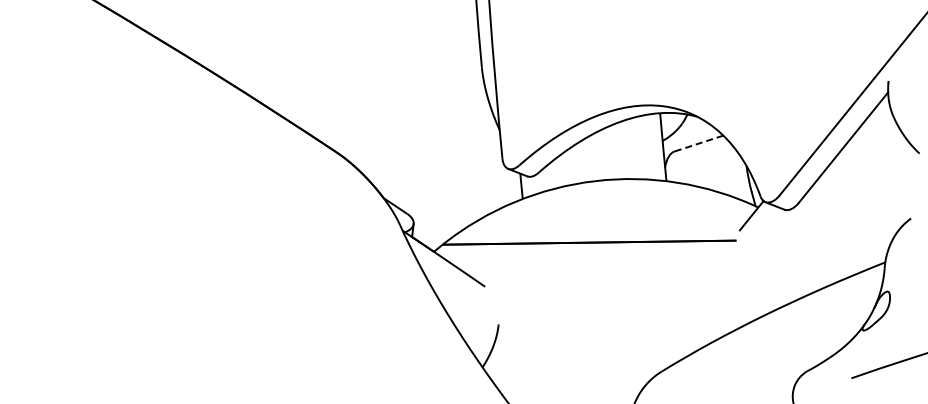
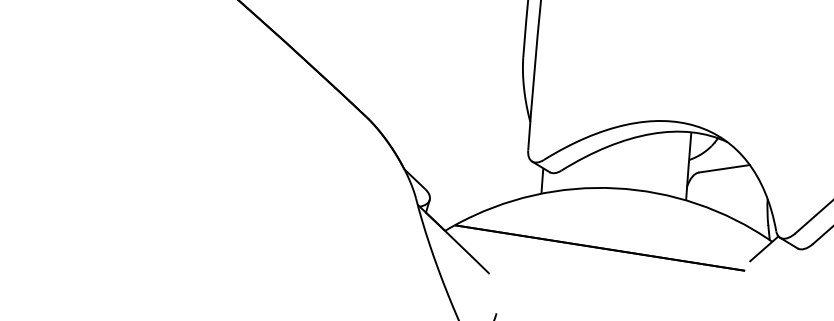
line: (699, 143) -> (725, 168), dashed -> solid

